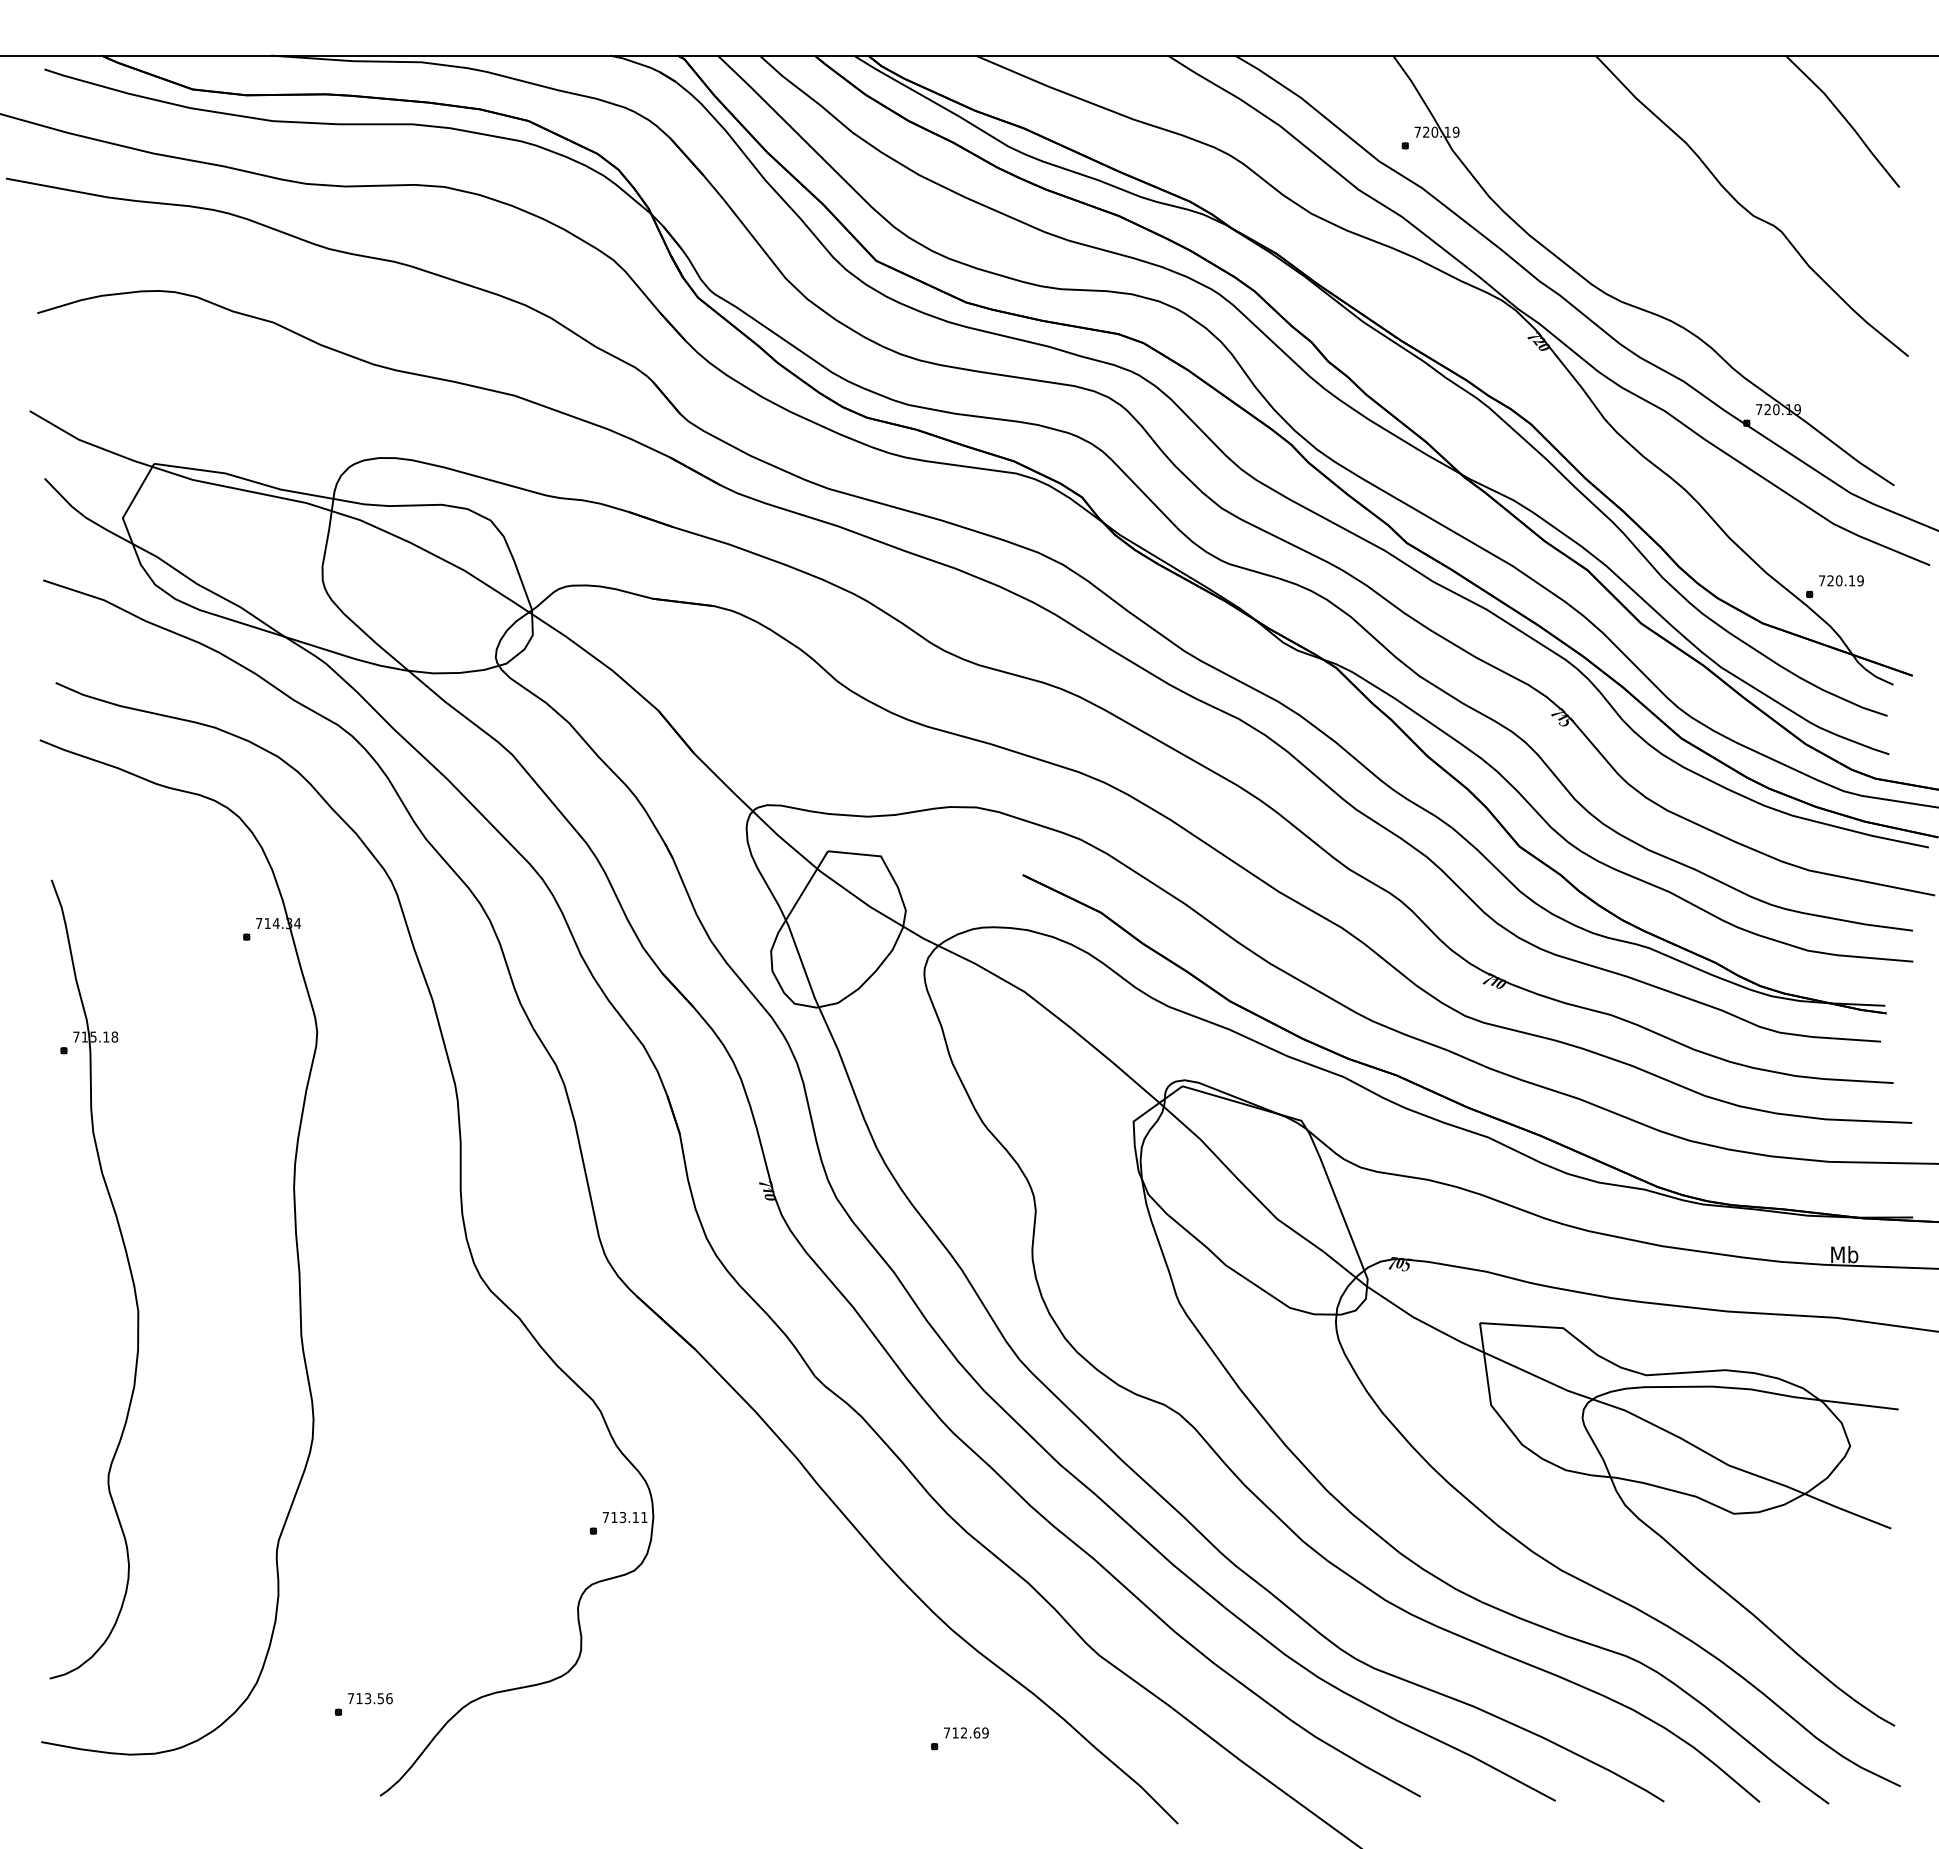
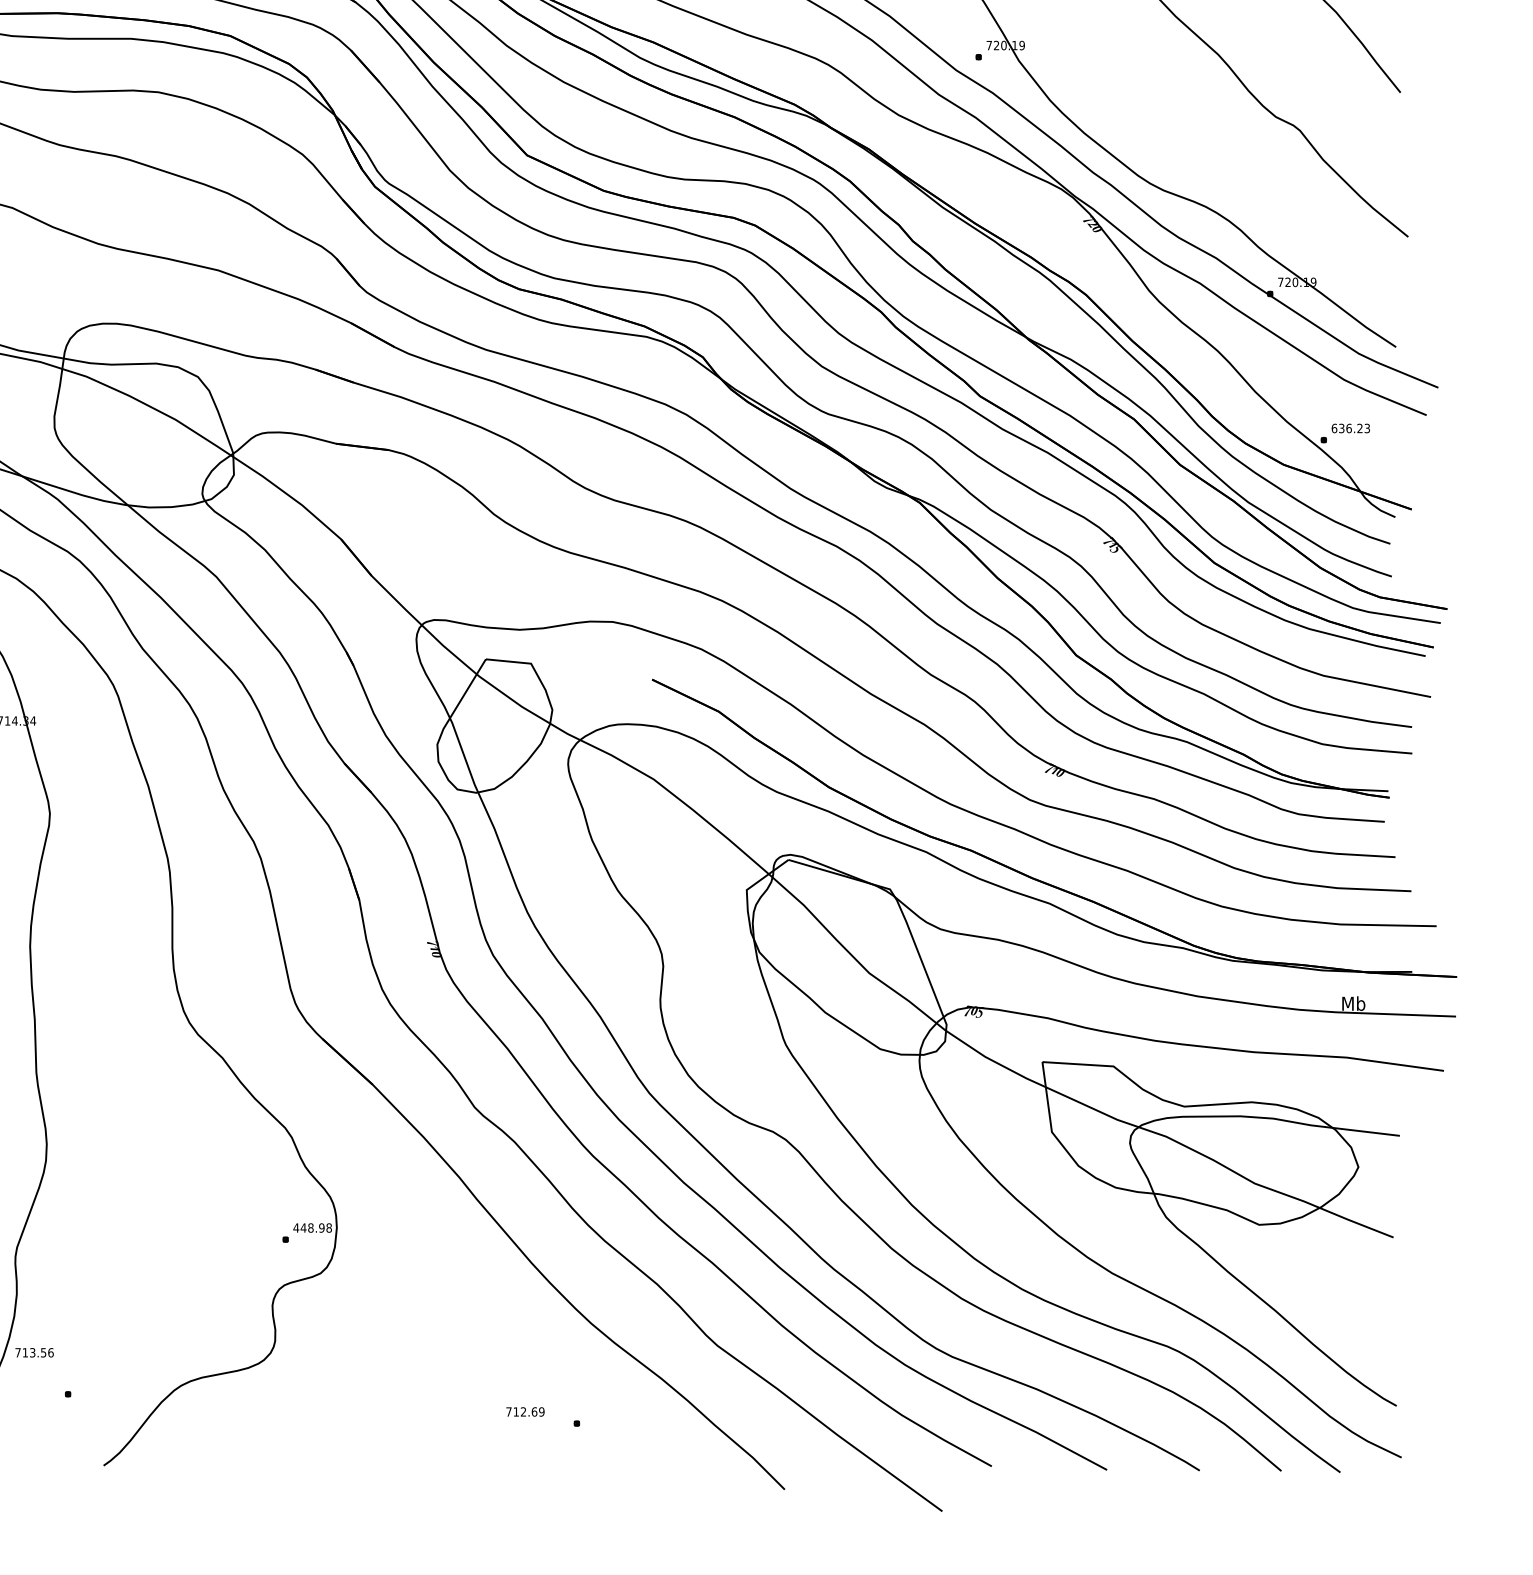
text: (1840, 580) -> (1350, 428), 720.19 -> 636.23
text: (624, 1517) -> (312, 1228), 713.11 -> 448.98
text: (369, 1698) -> (33, 1352), moved
text: (966, 1732) -> (525, 1411), moved

